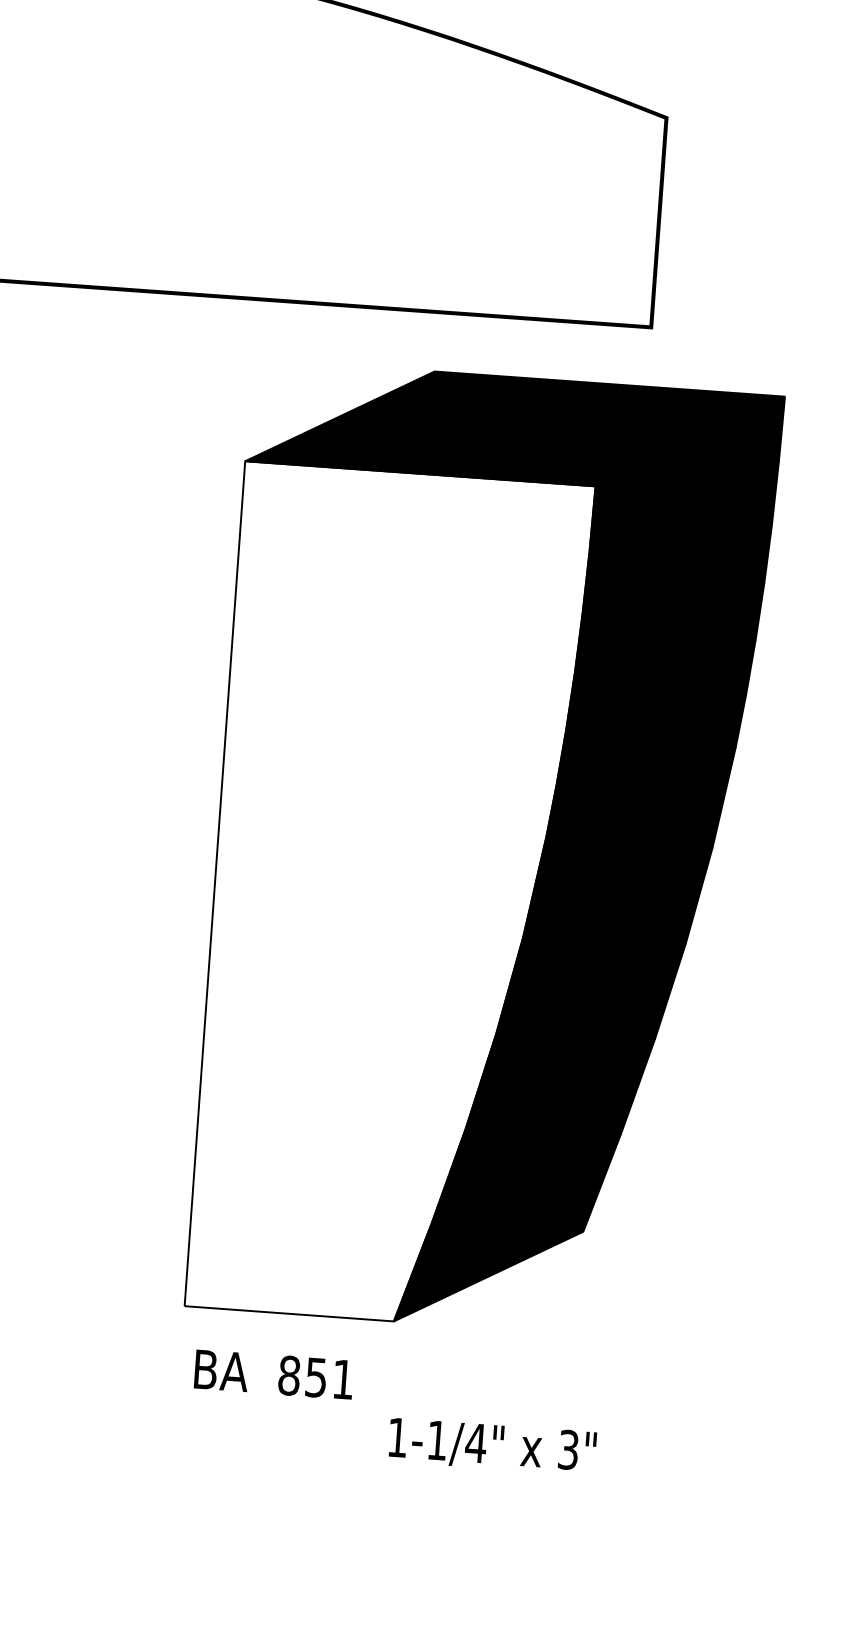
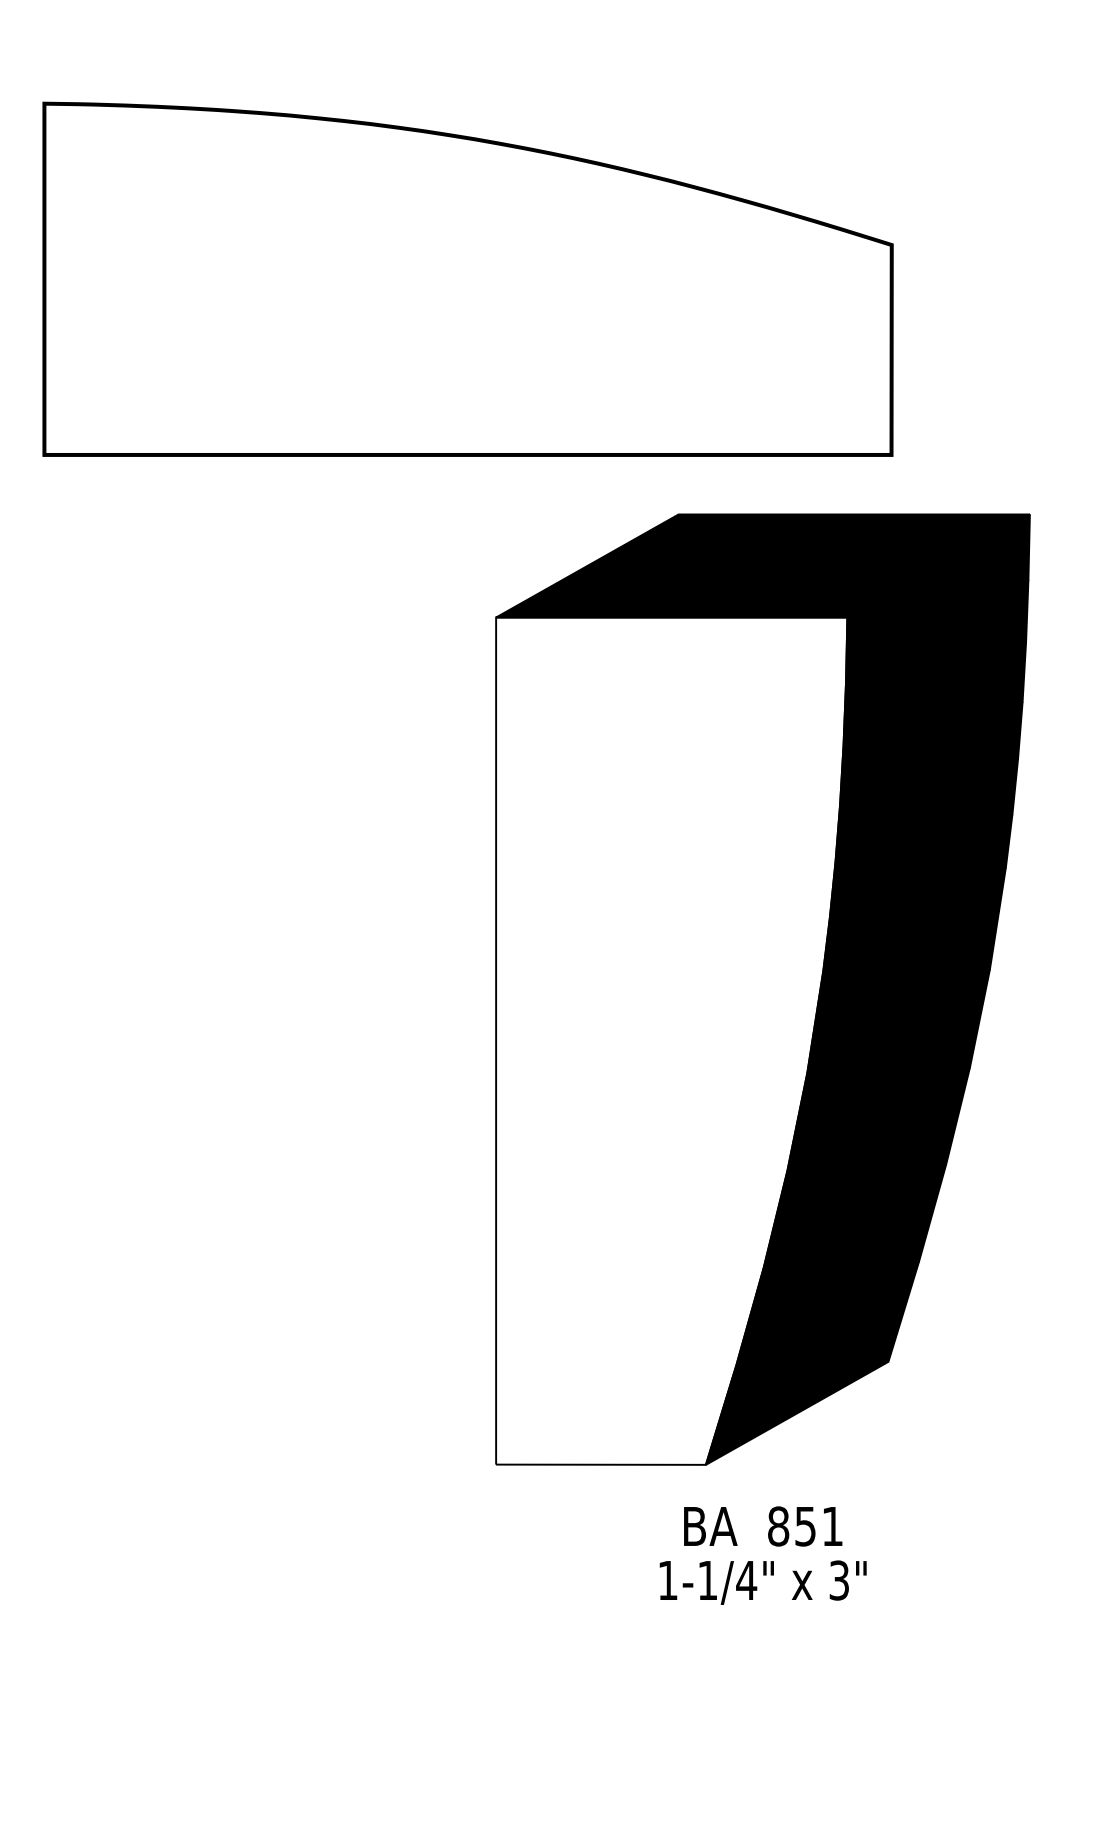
text: (274, 1374) -> (763, 1526), moved
text: (491, 1446) -> (762, 1582), moved

